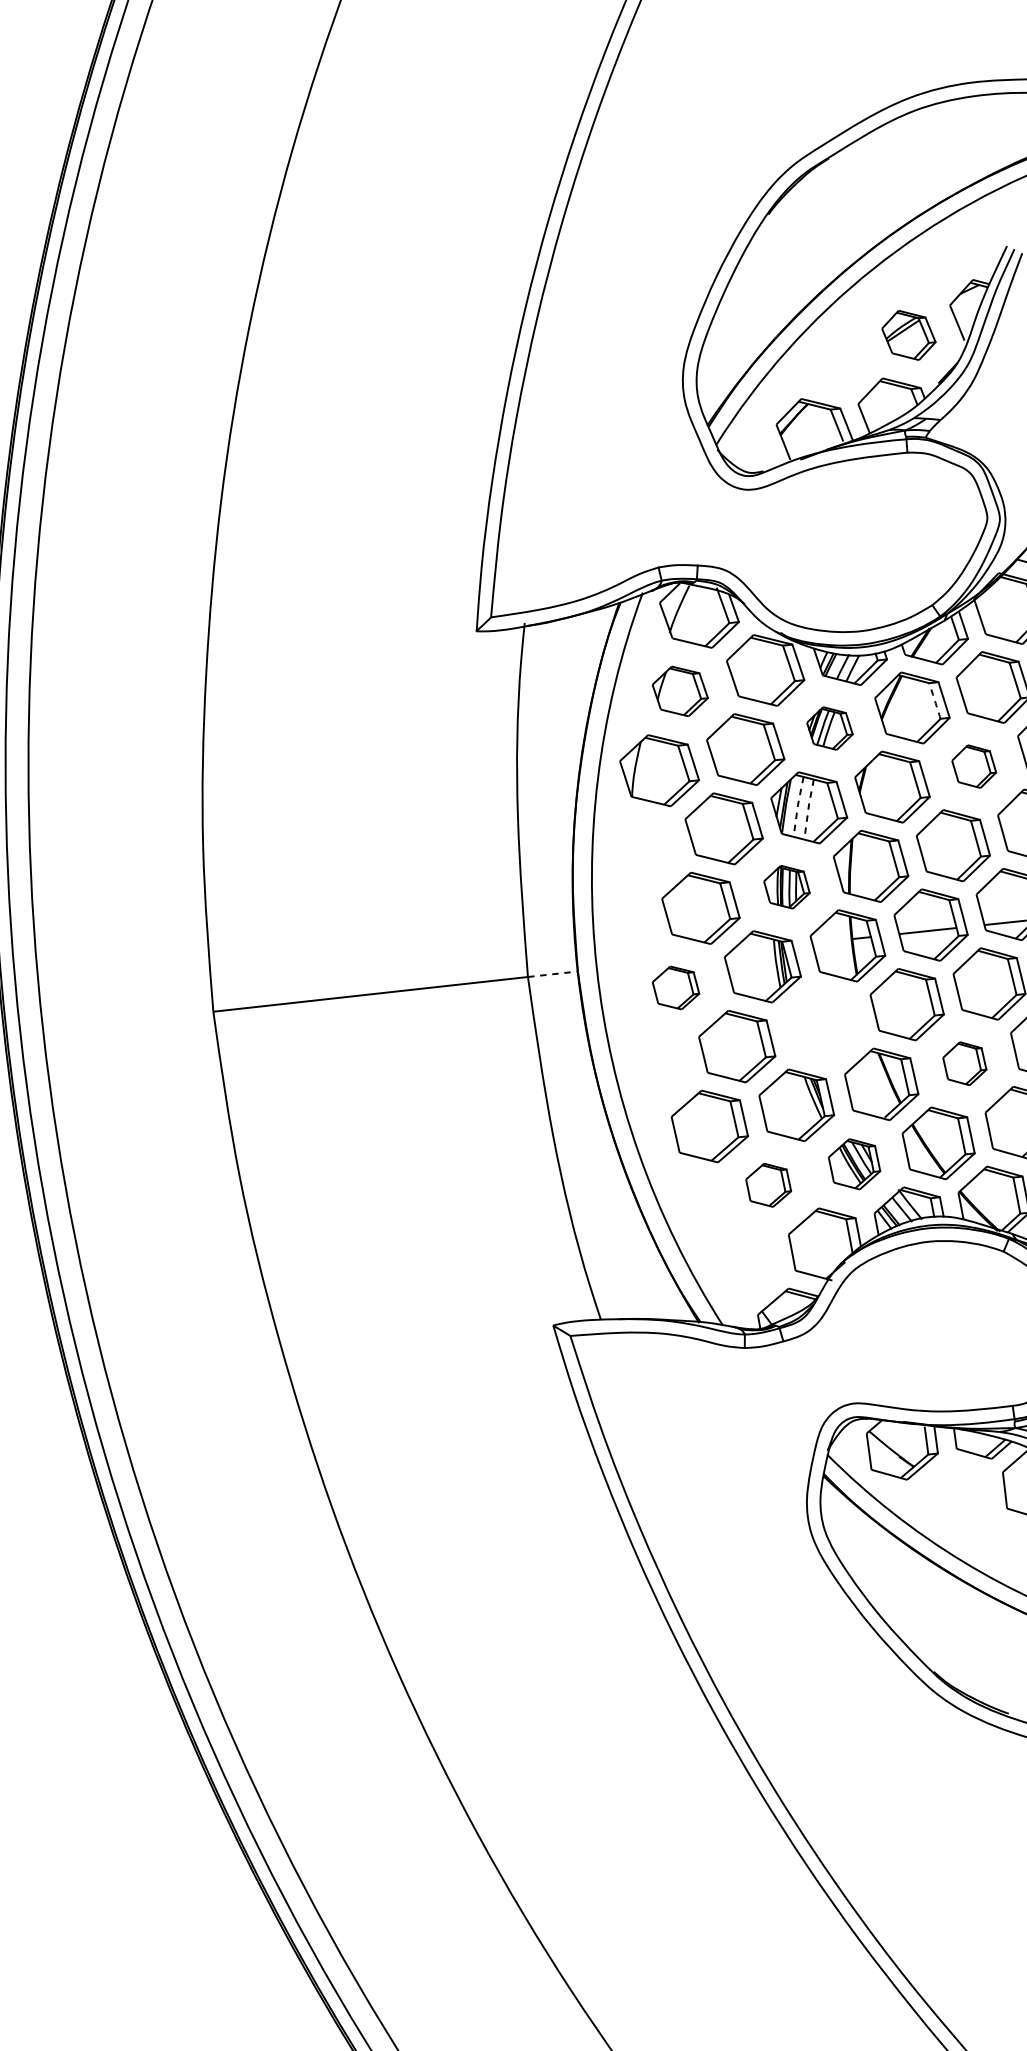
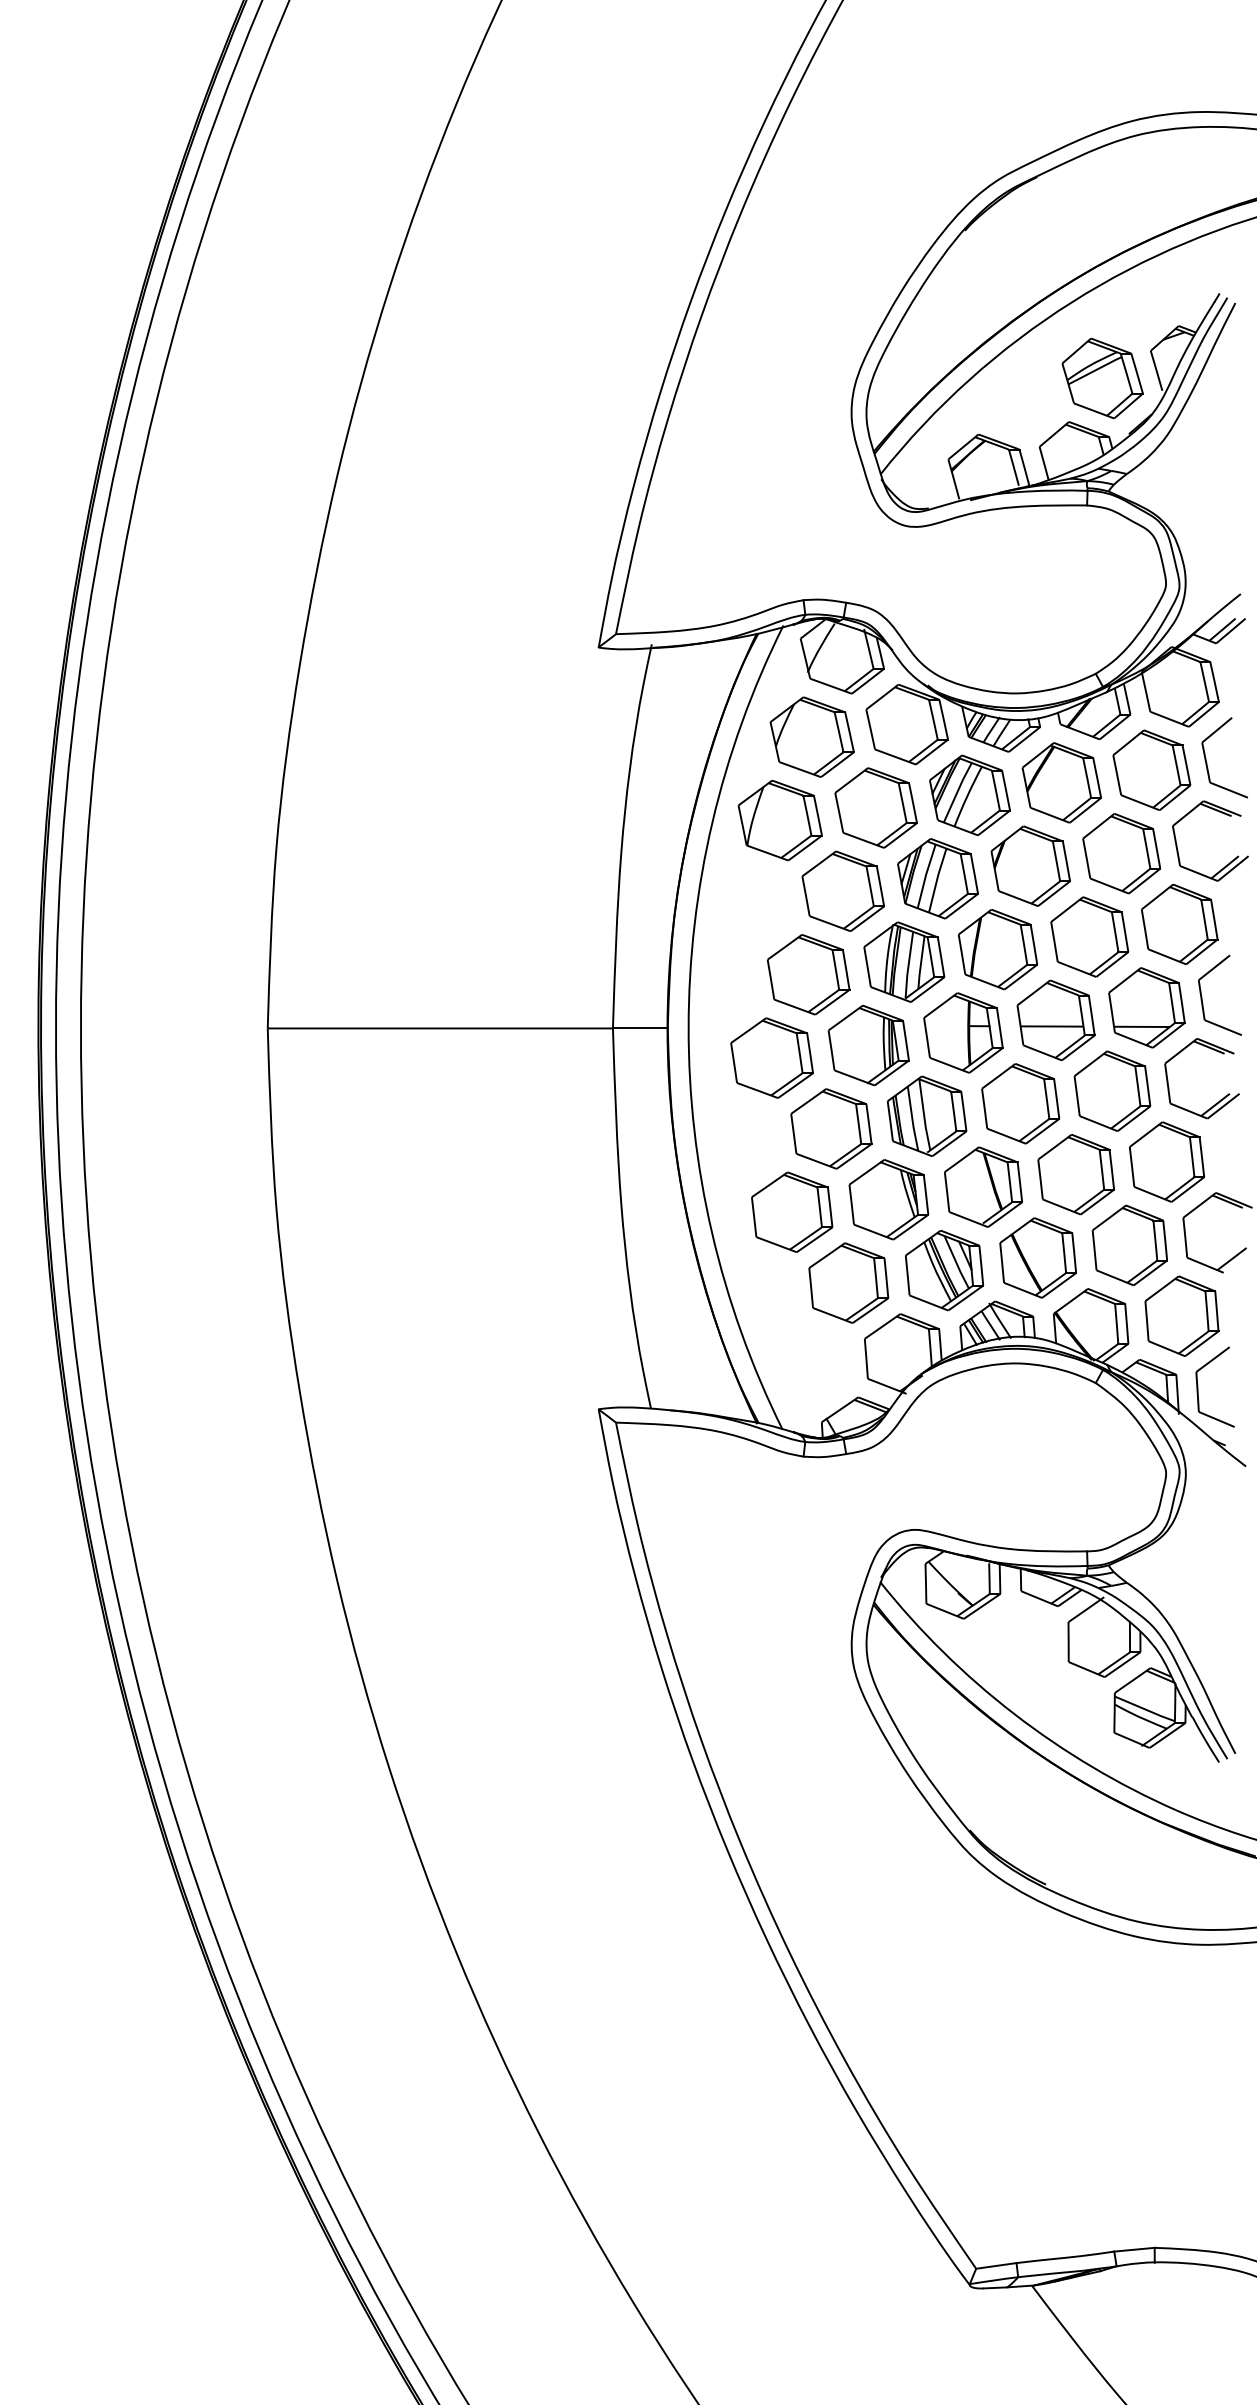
part: (908, 335) -> (1102, 378), size x1.43
part: (679, 690) -> (811, 736), size x1.43
arc: (935, 700) -> (1087, 777), dashed -> solid
part: (829, 727) -> (969, 794), size x1.67
part: (973, 766) -> (1121, 853), size x1.67
line: (797, 806) -> (925, 875), dashed -> solid
line: (808, 809) -> (937, 880), dashed -> solid
part: (786, 886) -> (904, 961), size x1.67
line: (553, 974) -> (640, 1028), dashed -> solid
part: (675, 987) -> (771, 1057), size x1.67
part: (822, 1024) -> (926, 1115), added
part: (964, 1063) -> (1075, 1174), size x1.67
part: (854, 1164) -> (944, 1270), size x1.43
part: (768, 1184) -> (848, 1282), size x1.67

